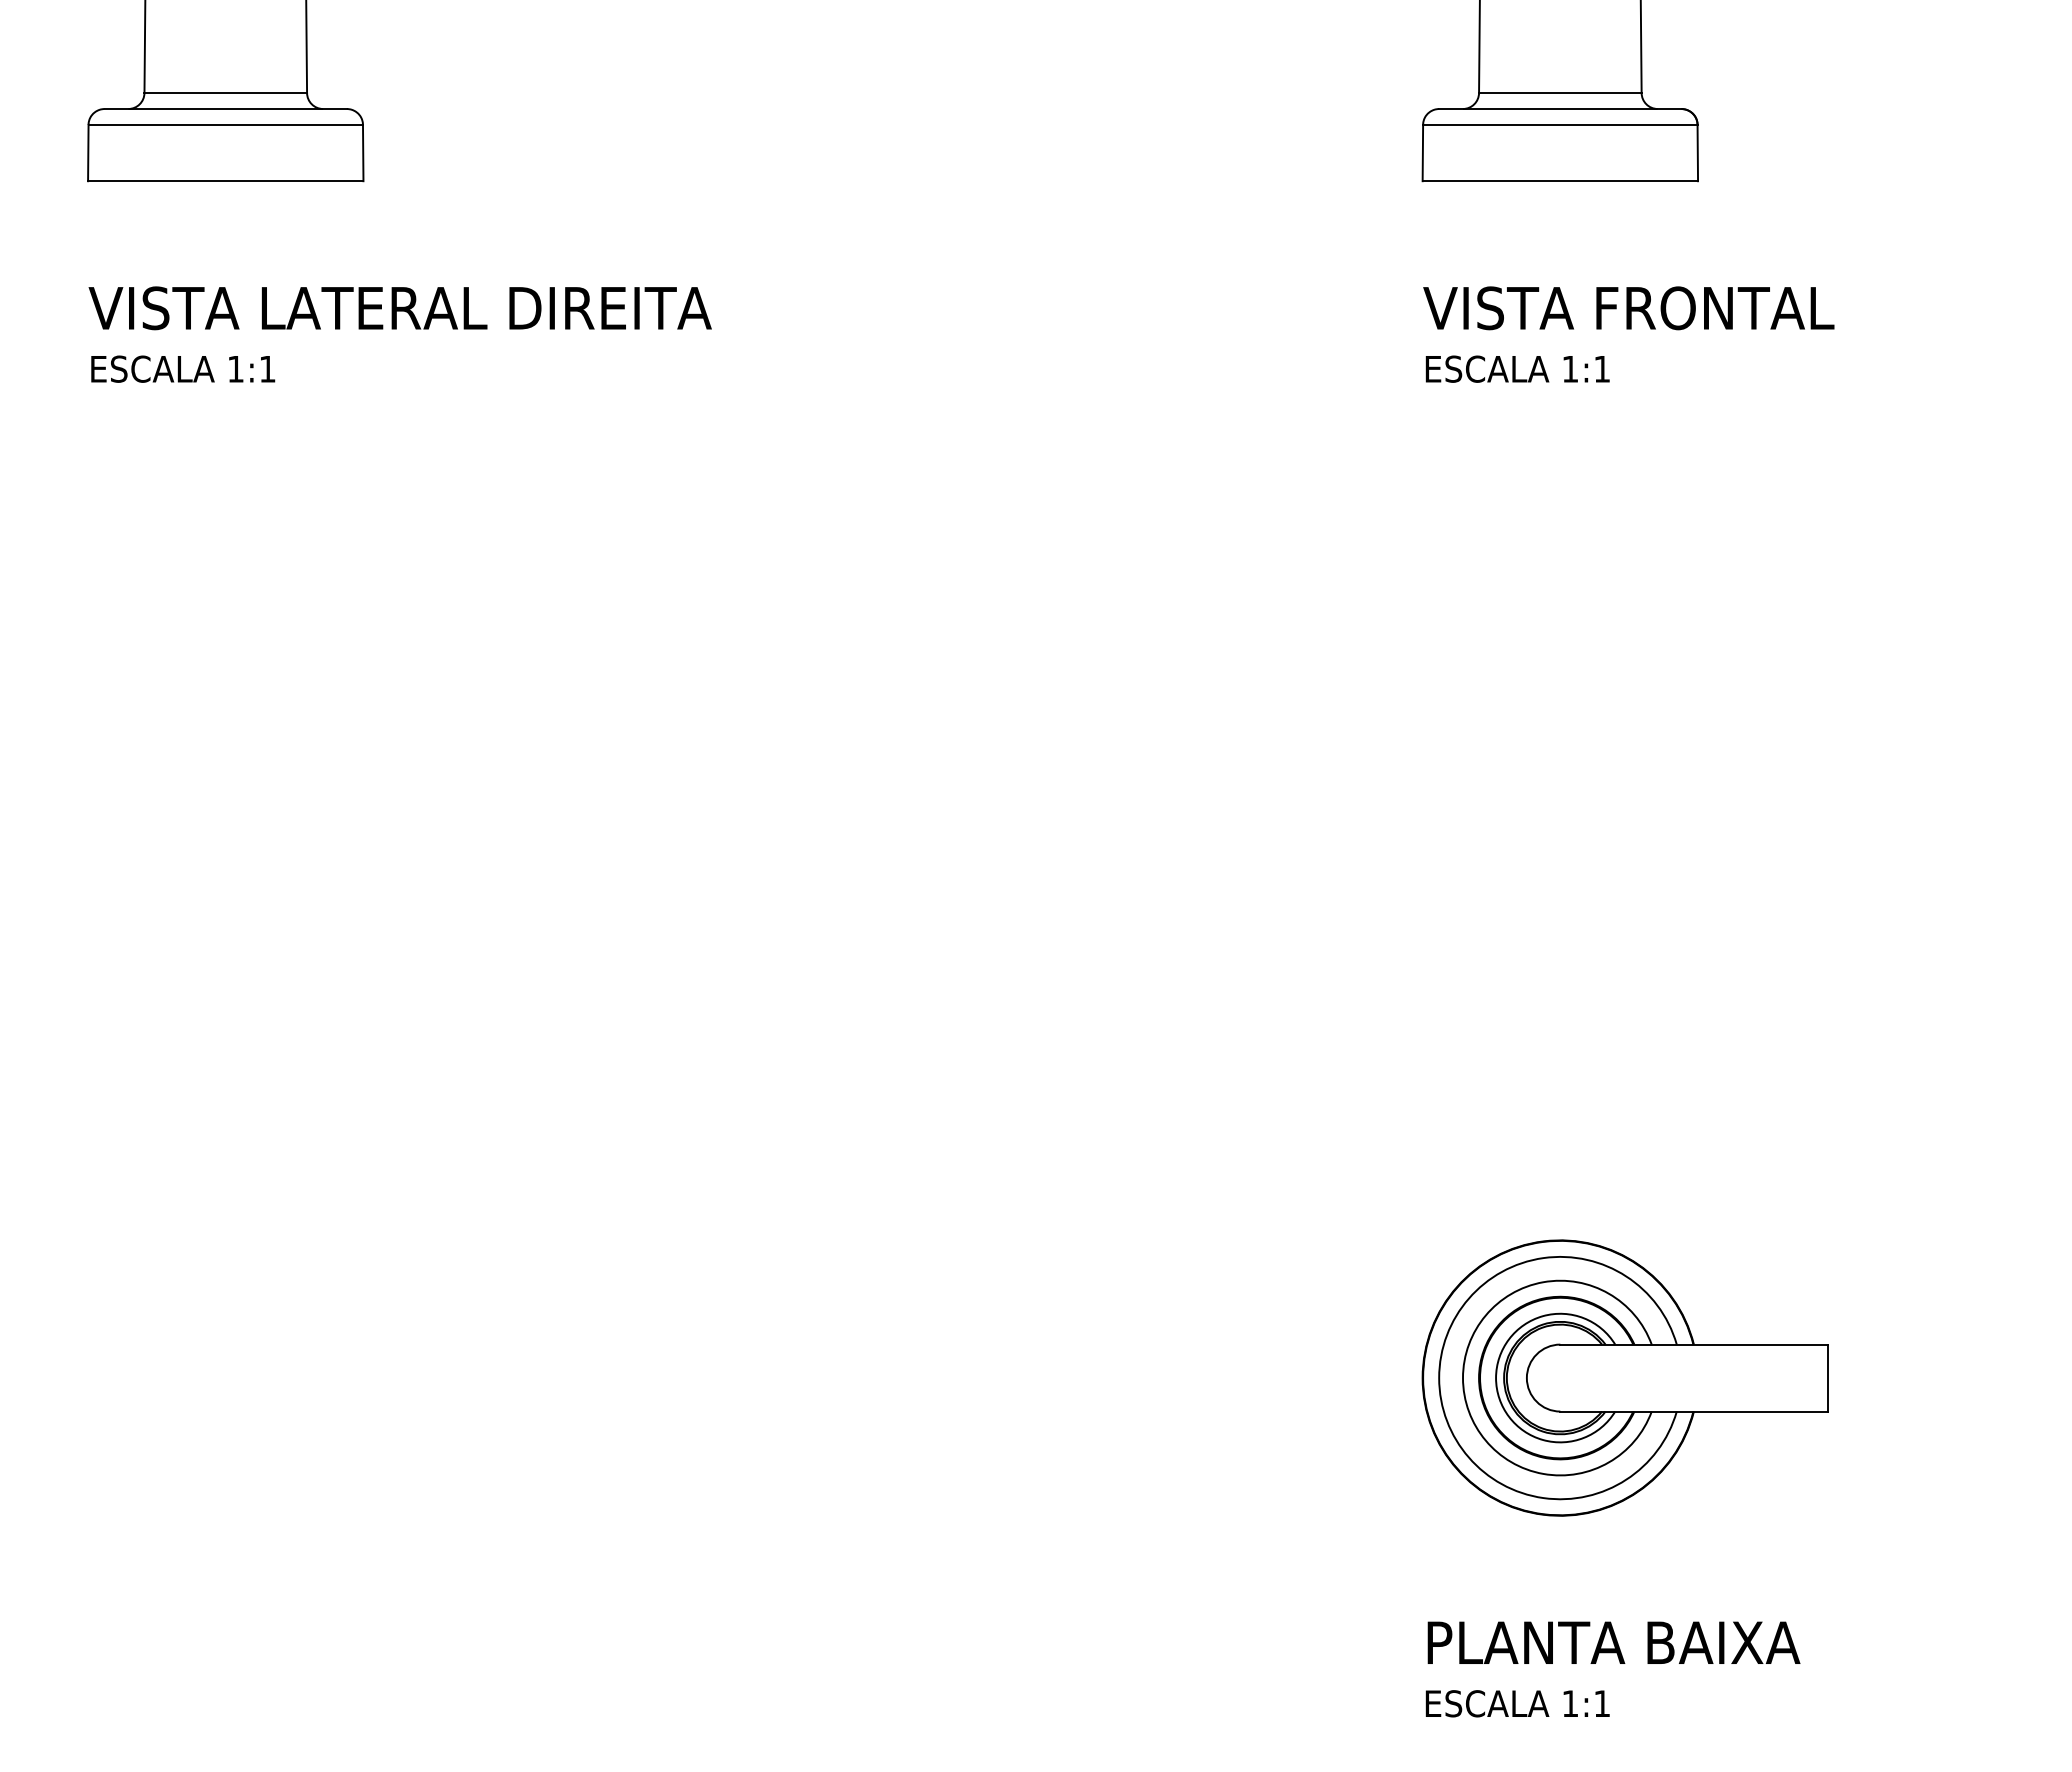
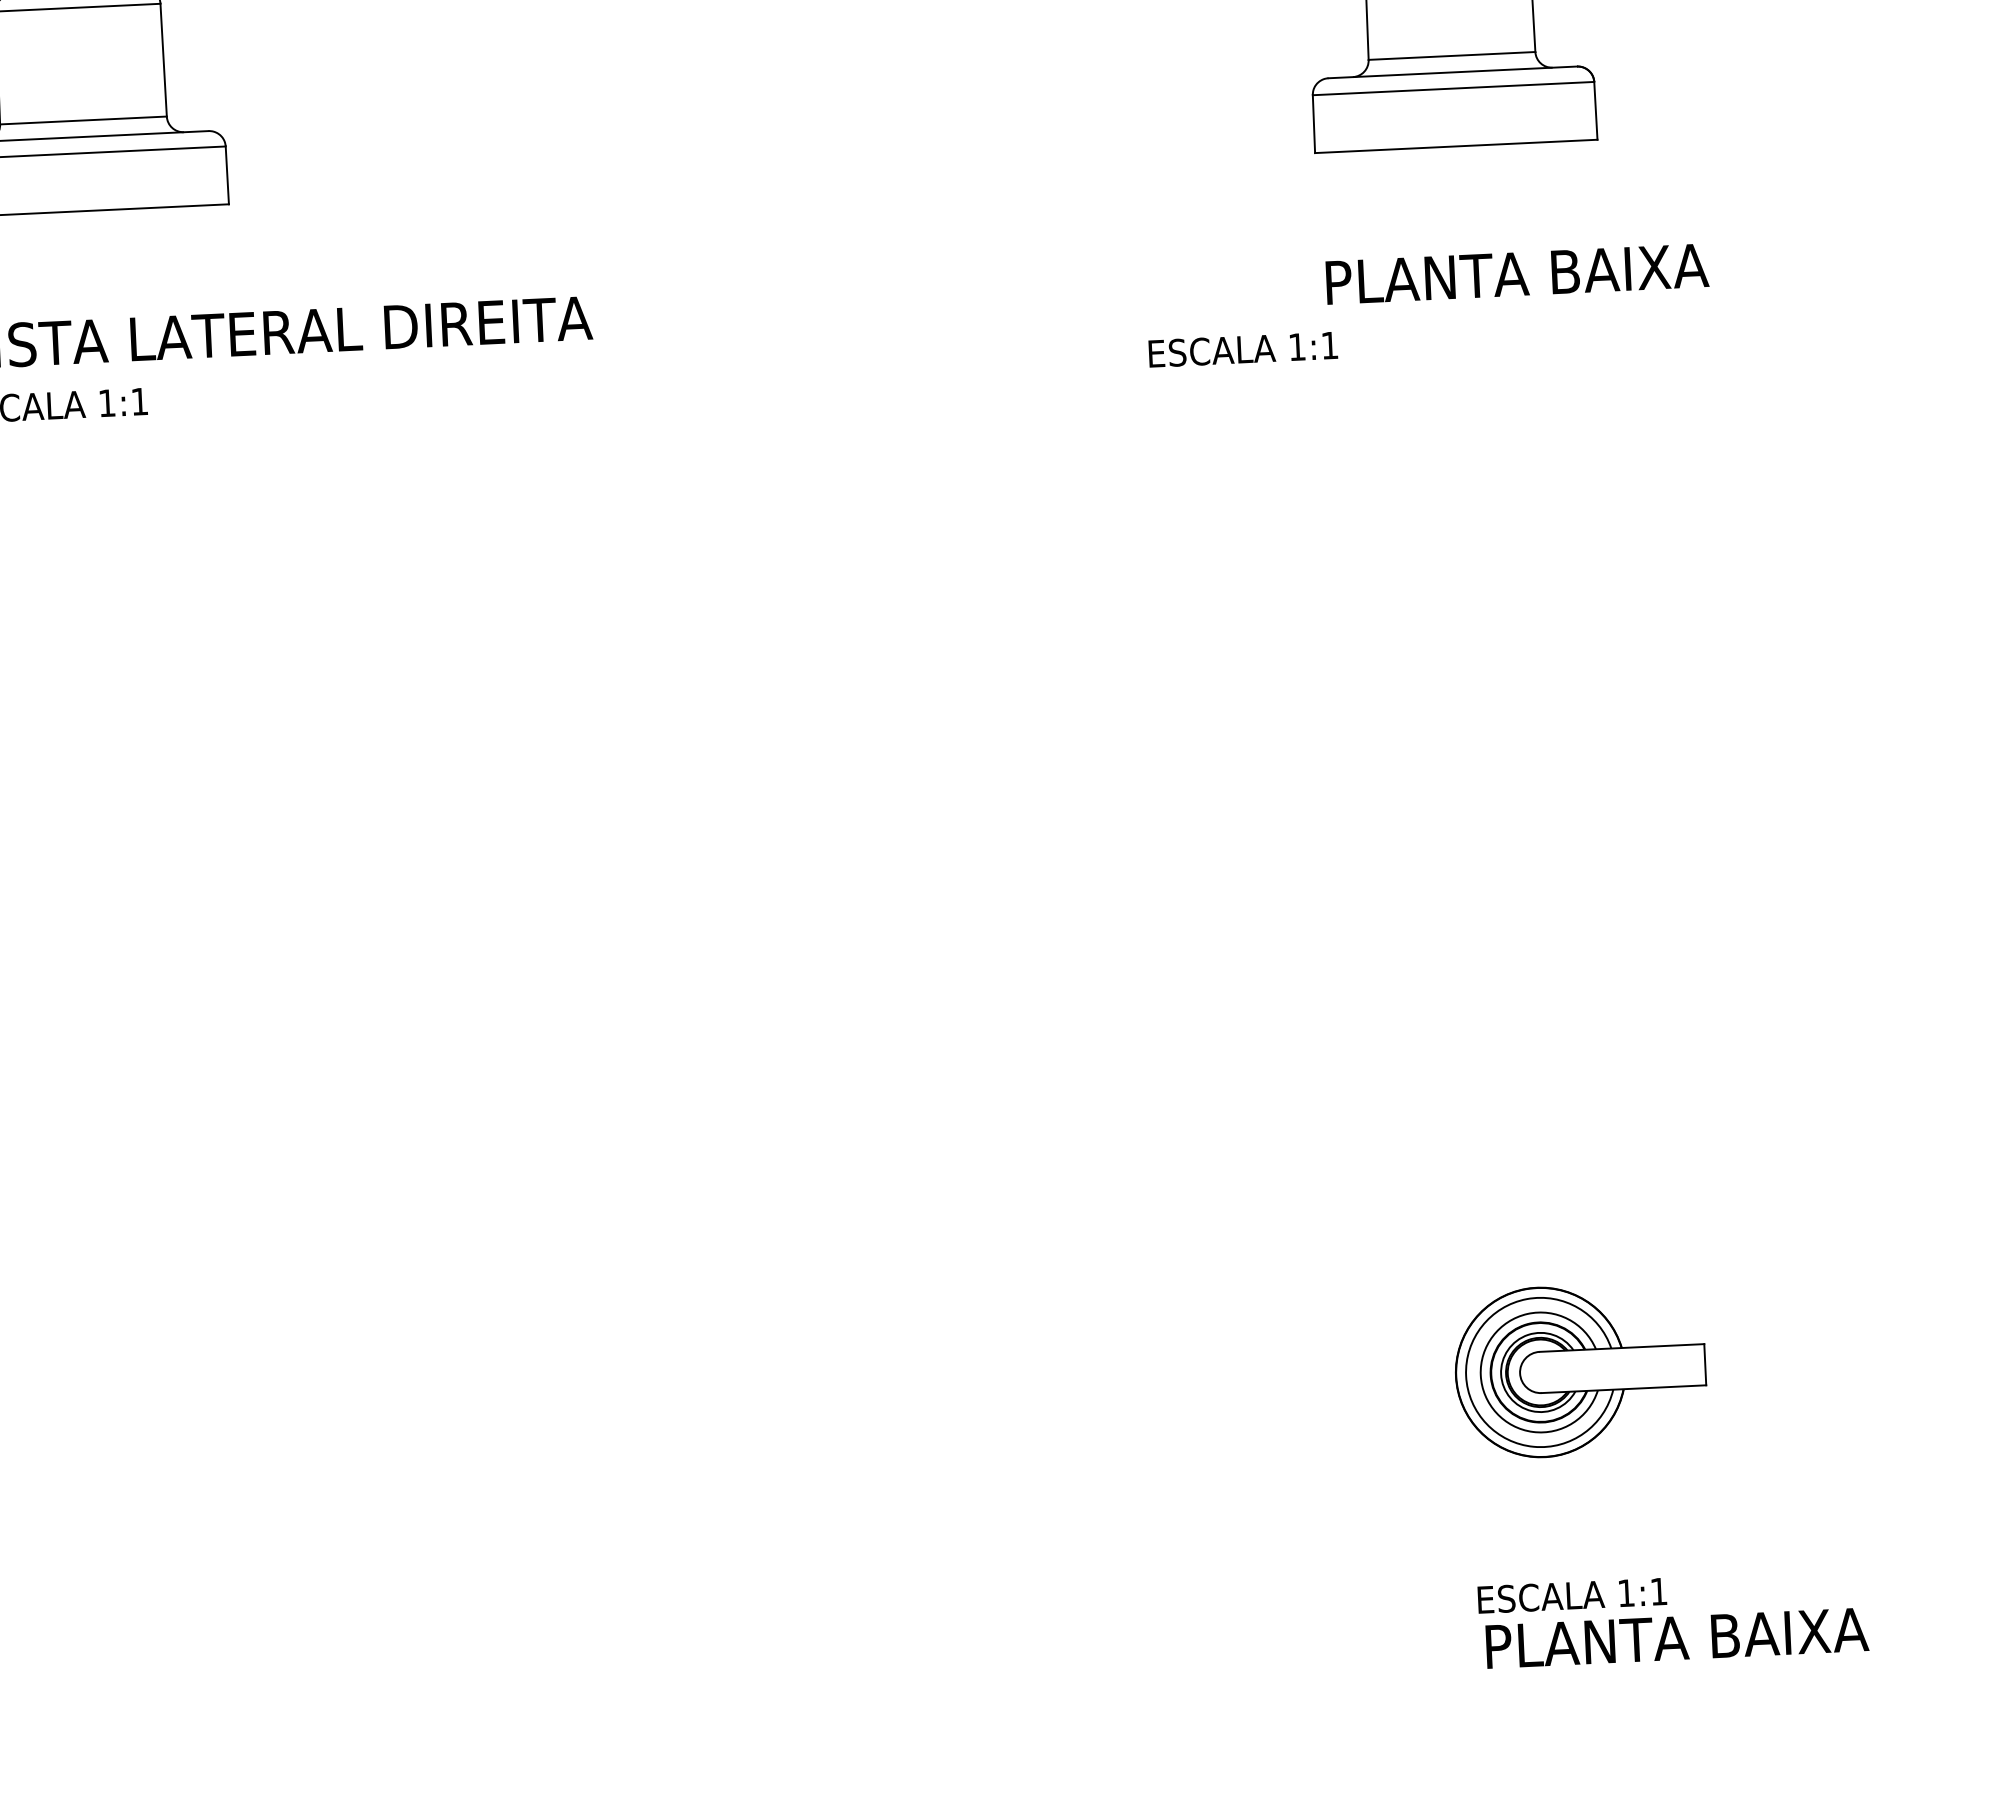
text: (1628, 308) -> (1532, 273), VISTA FRONTAL -> PLANTA BAIXA
text: (1517, 368) -> (1242, 348), moved
part: (1624, 1377) -> (1579, 1370), size x0.6
text: (1613, 1642) -> (1676, 1637), moved
text: (1517, 1703) -> (1572, 1595), moved

